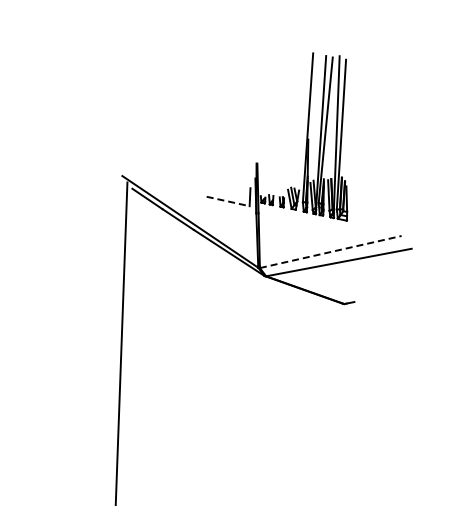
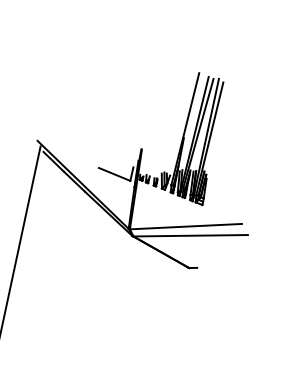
line: (228, 201) -> (114, 174), dashed -> solid
line: (330, 252) -> (185, 226), dashed -> solid

